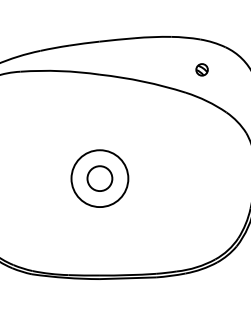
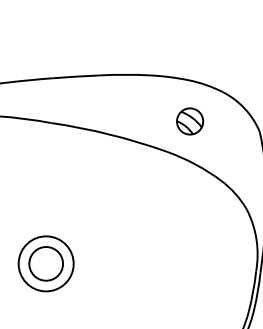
part: (201, 69) -> (189, 121), size x1.67
circle: (99, 178) -> (45, 263), size x0.71

